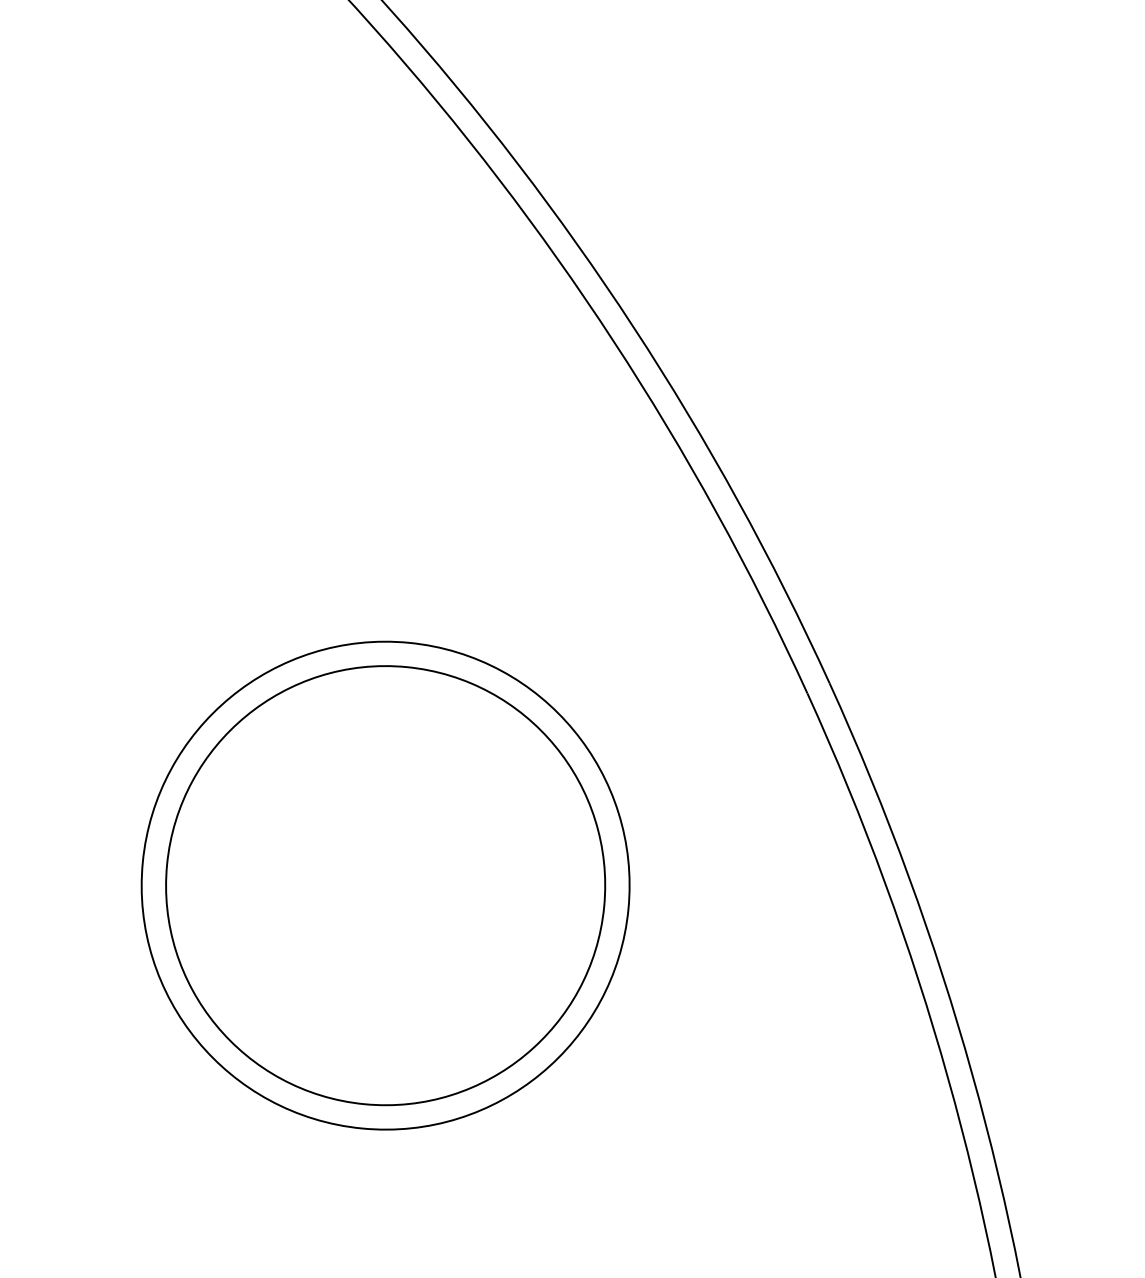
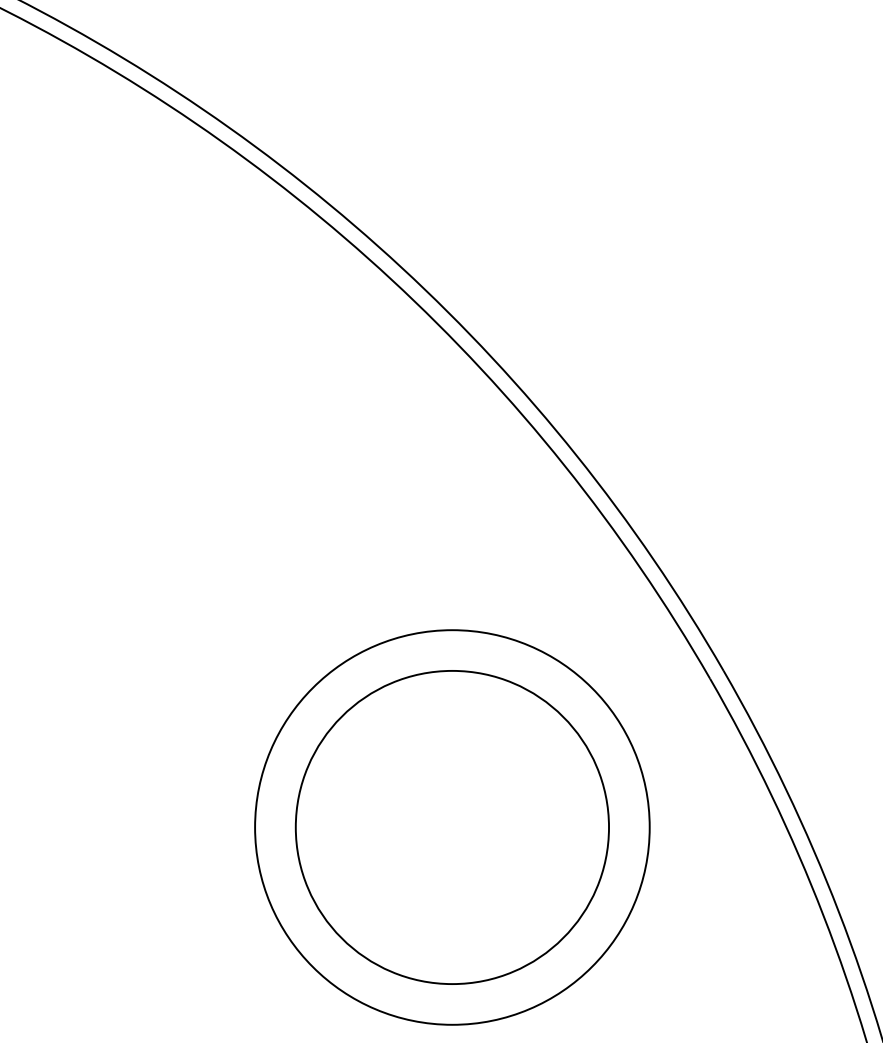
circle: (385, 885) -> (452, 827), size x1.4

